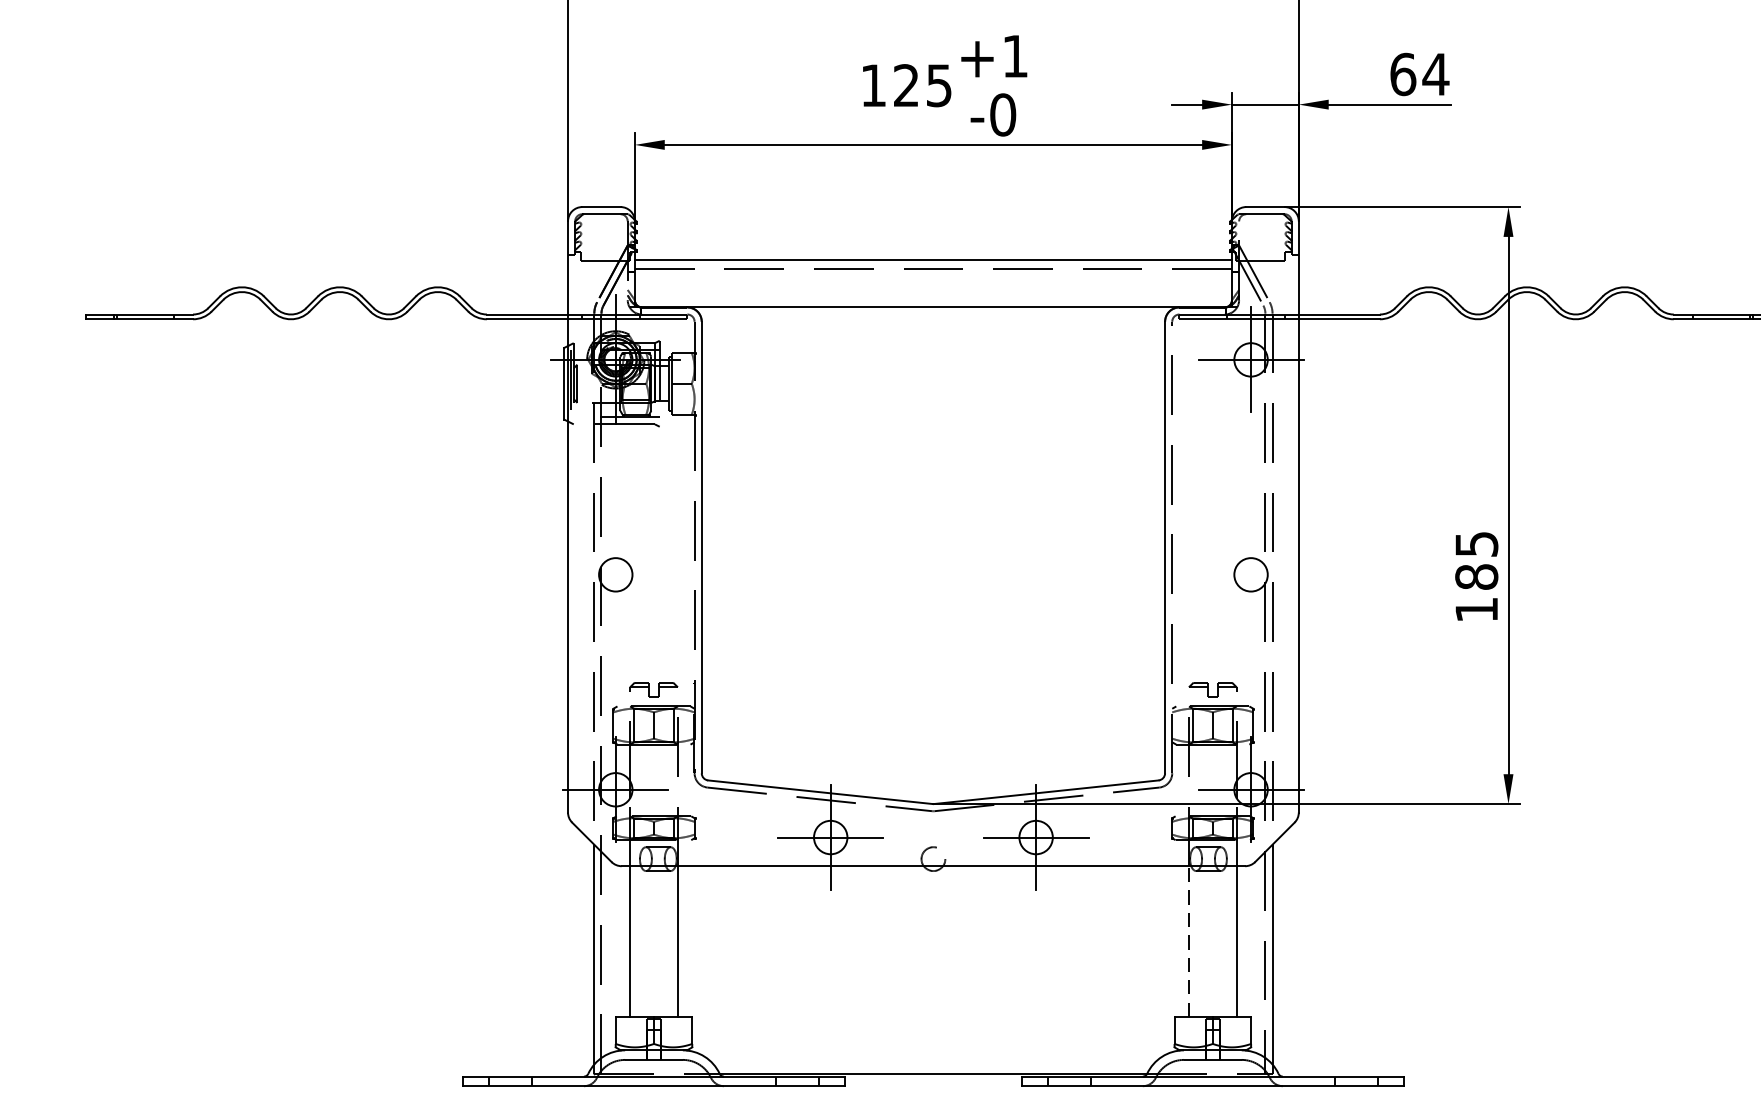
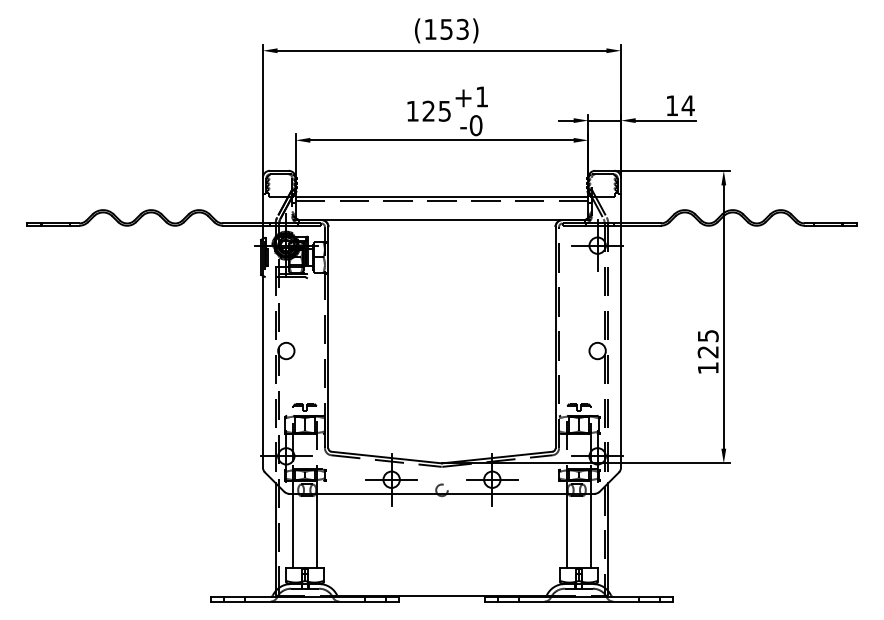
text: (1403, 73) -> (672, 105), 64 -> 14
text: (1475, 575) -> (707, 351), 185 -> 125
line: (1189, 941) -> (567, 530), dashed -> solid

